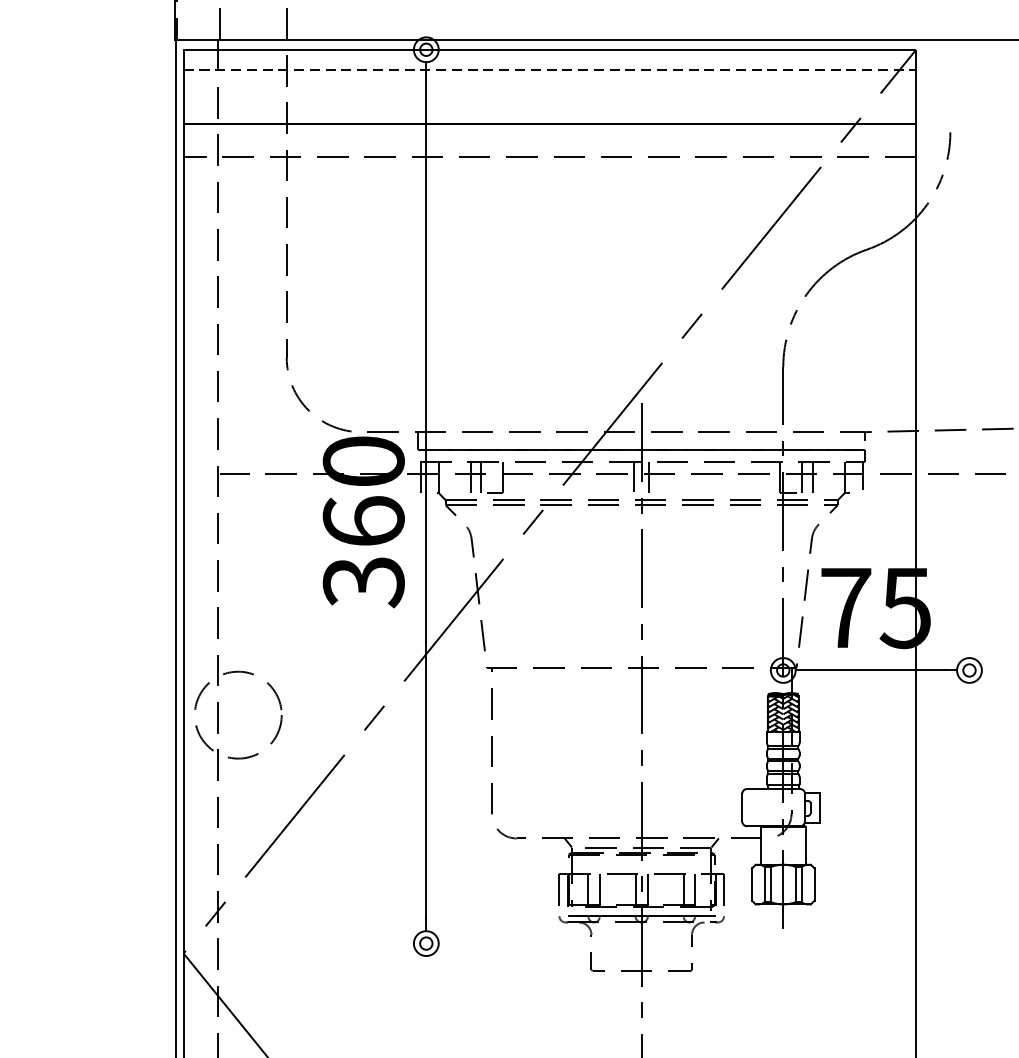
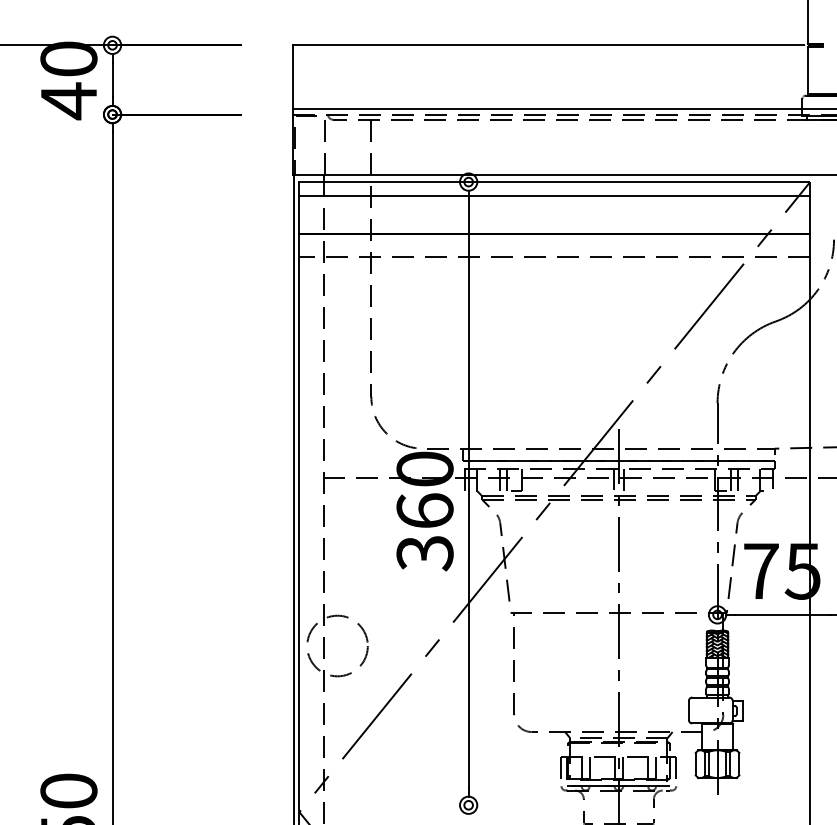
line: (550, 69) -> (555, 195), dashed -> solid

